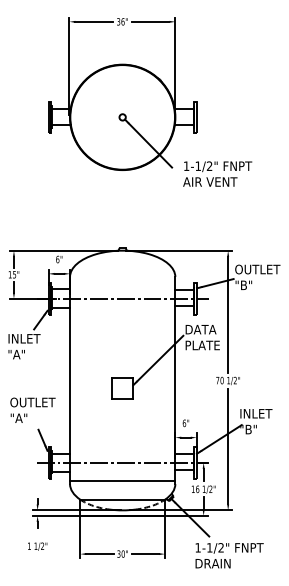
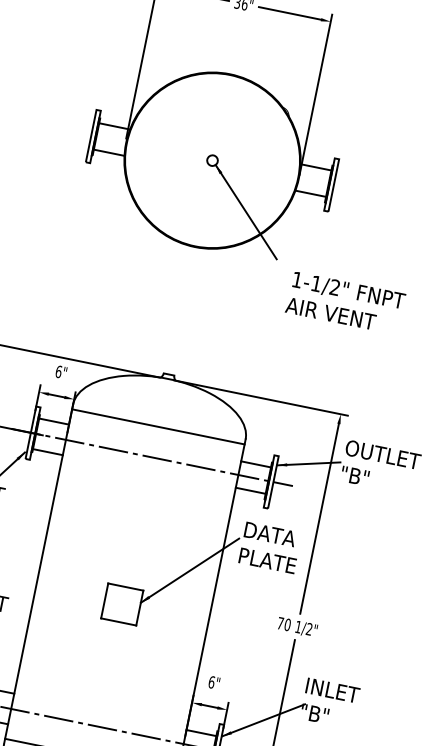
text: (217, 173) -> (345, 302), moved
line: (122, 279) -> (158, 426), added

